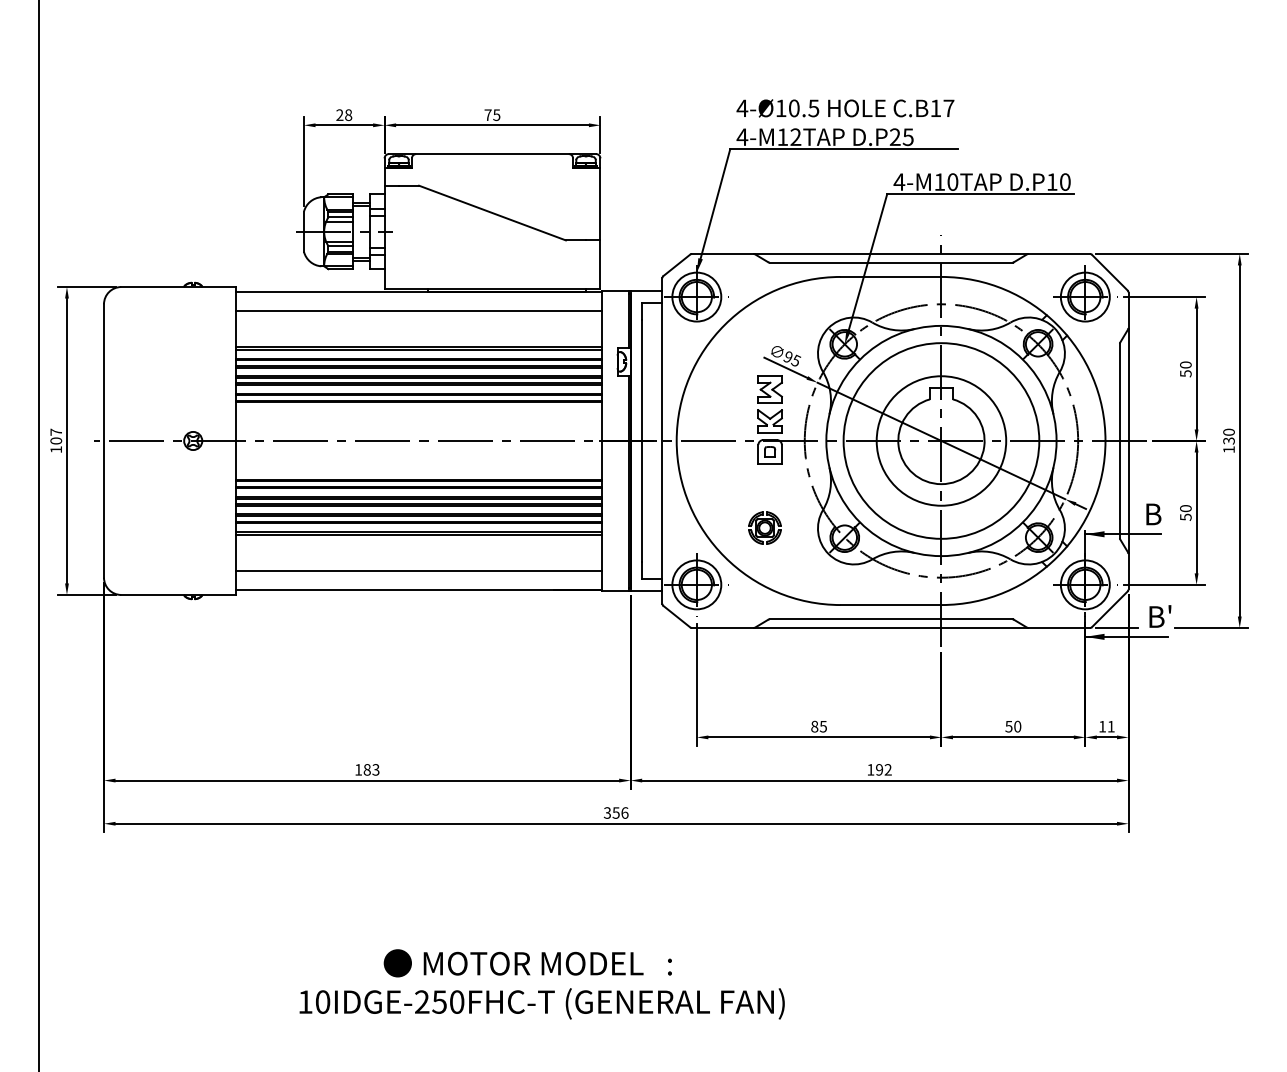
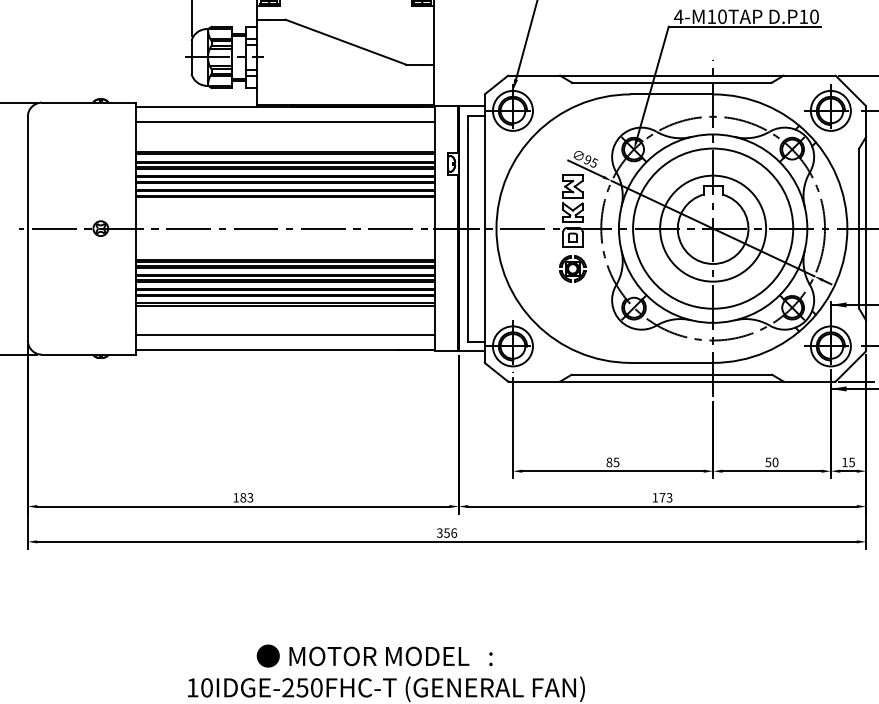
part: (764, 527) -> (572, 268), moved
text: (1110, 726) -> (851, 462), 11 -> 15
text: (883, 769) -> (665, 497), 192 -> 173

